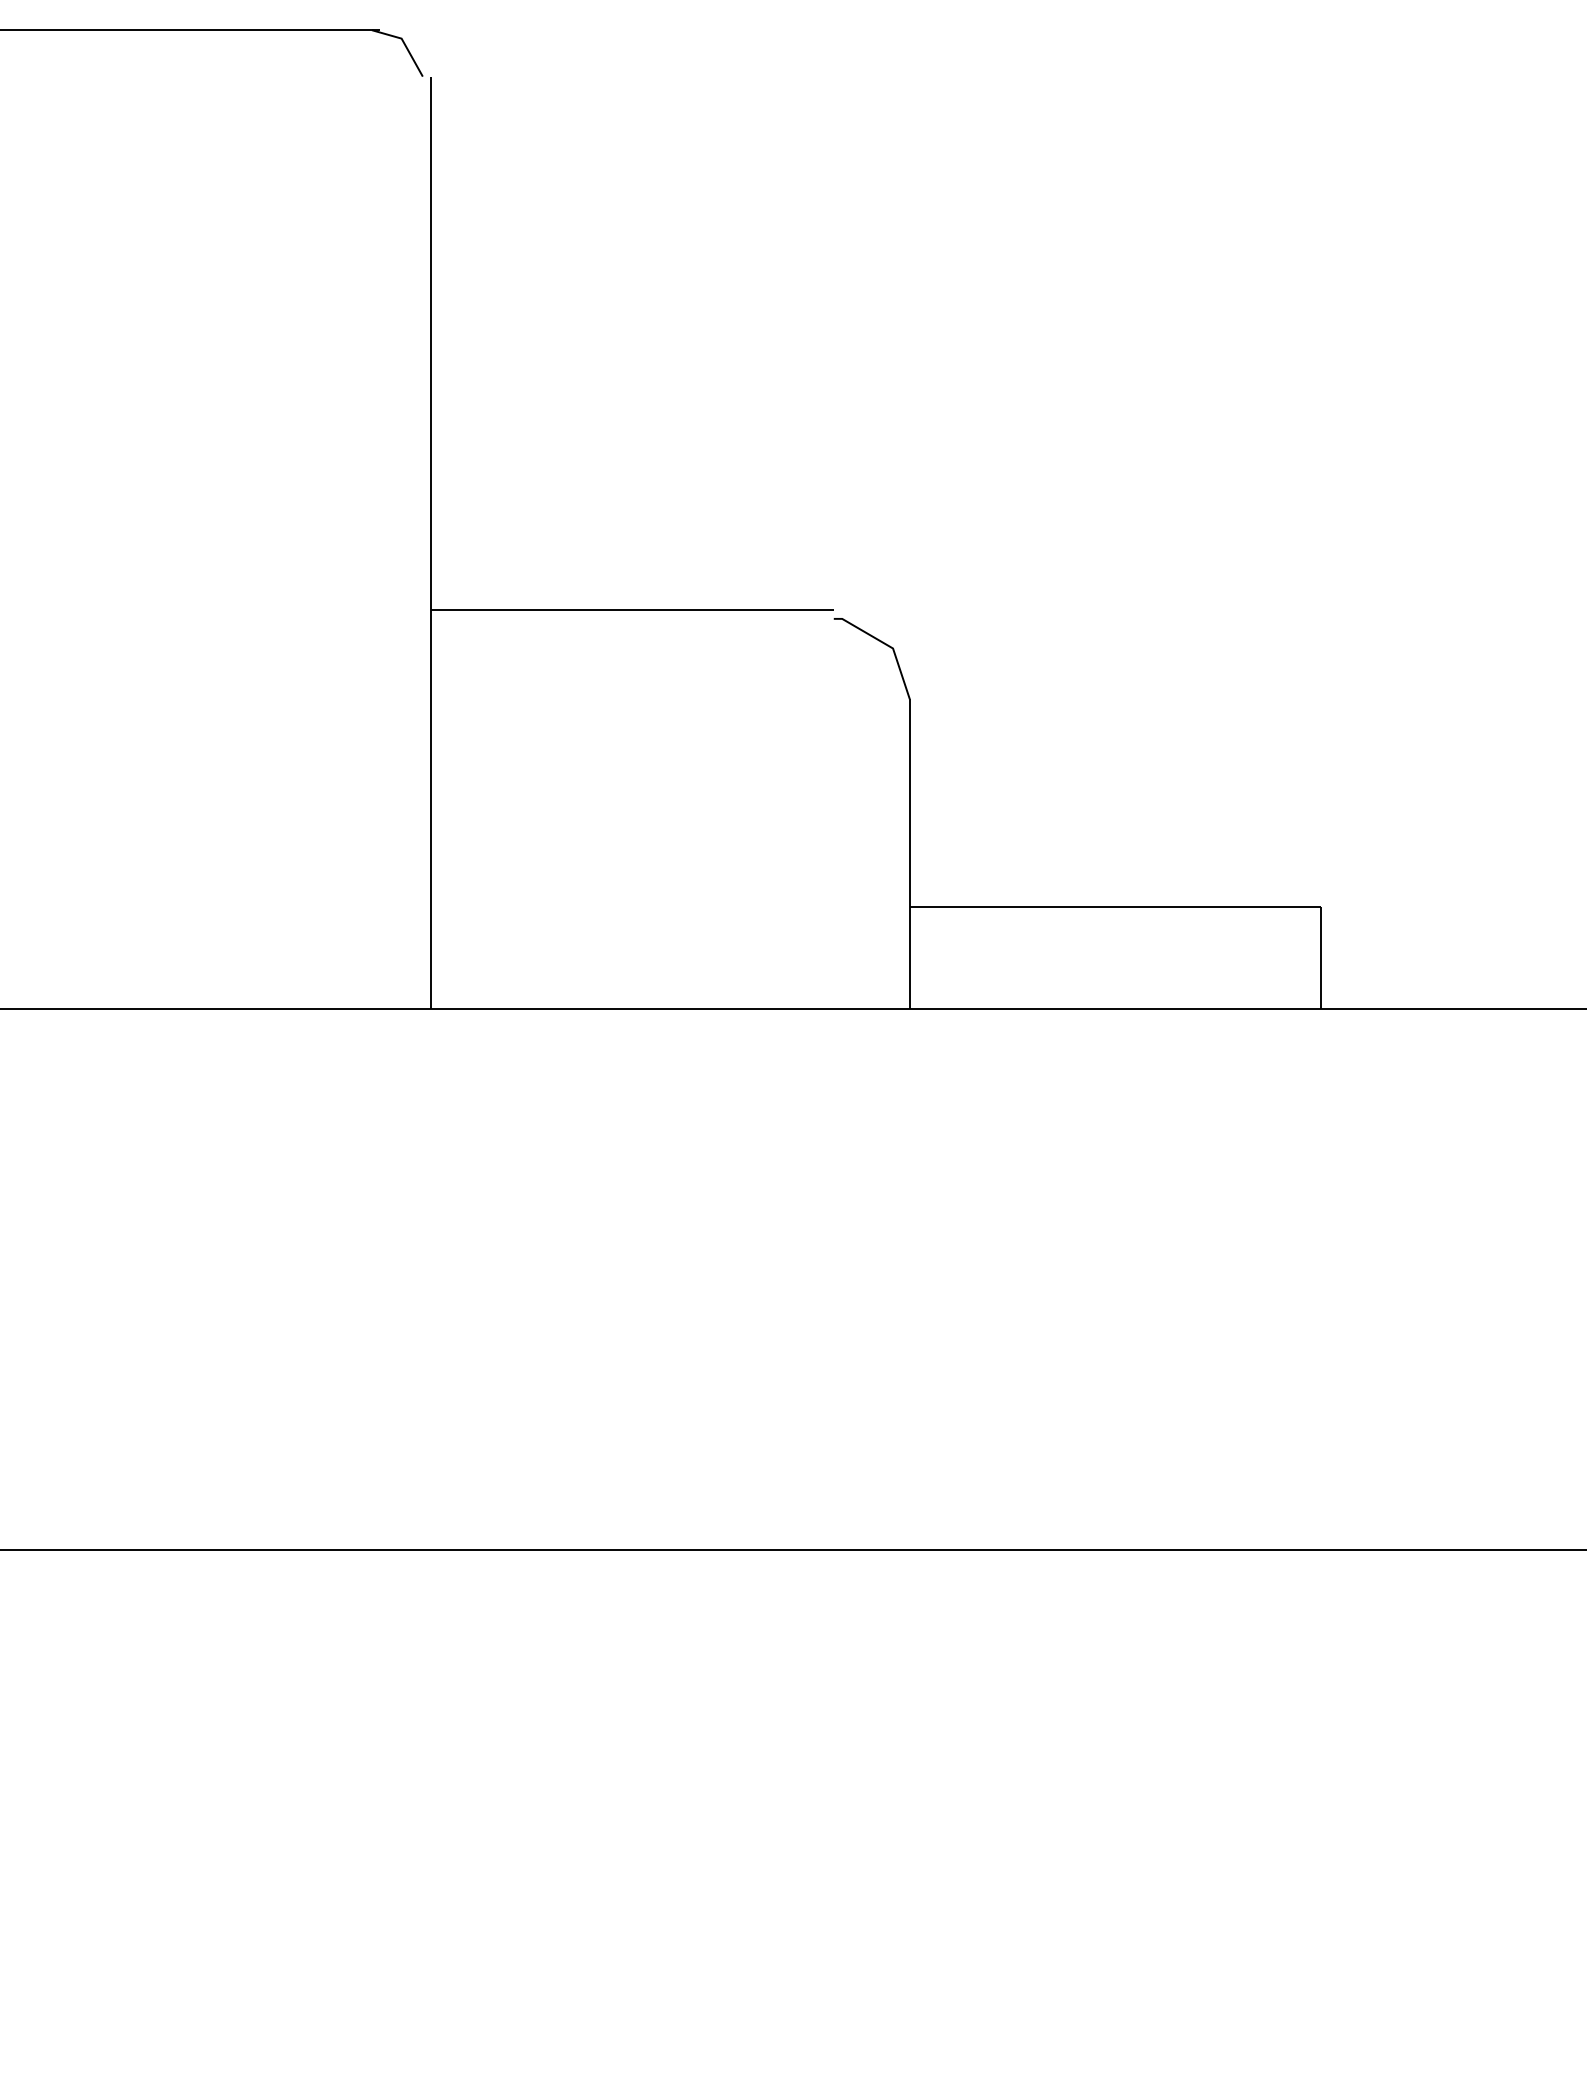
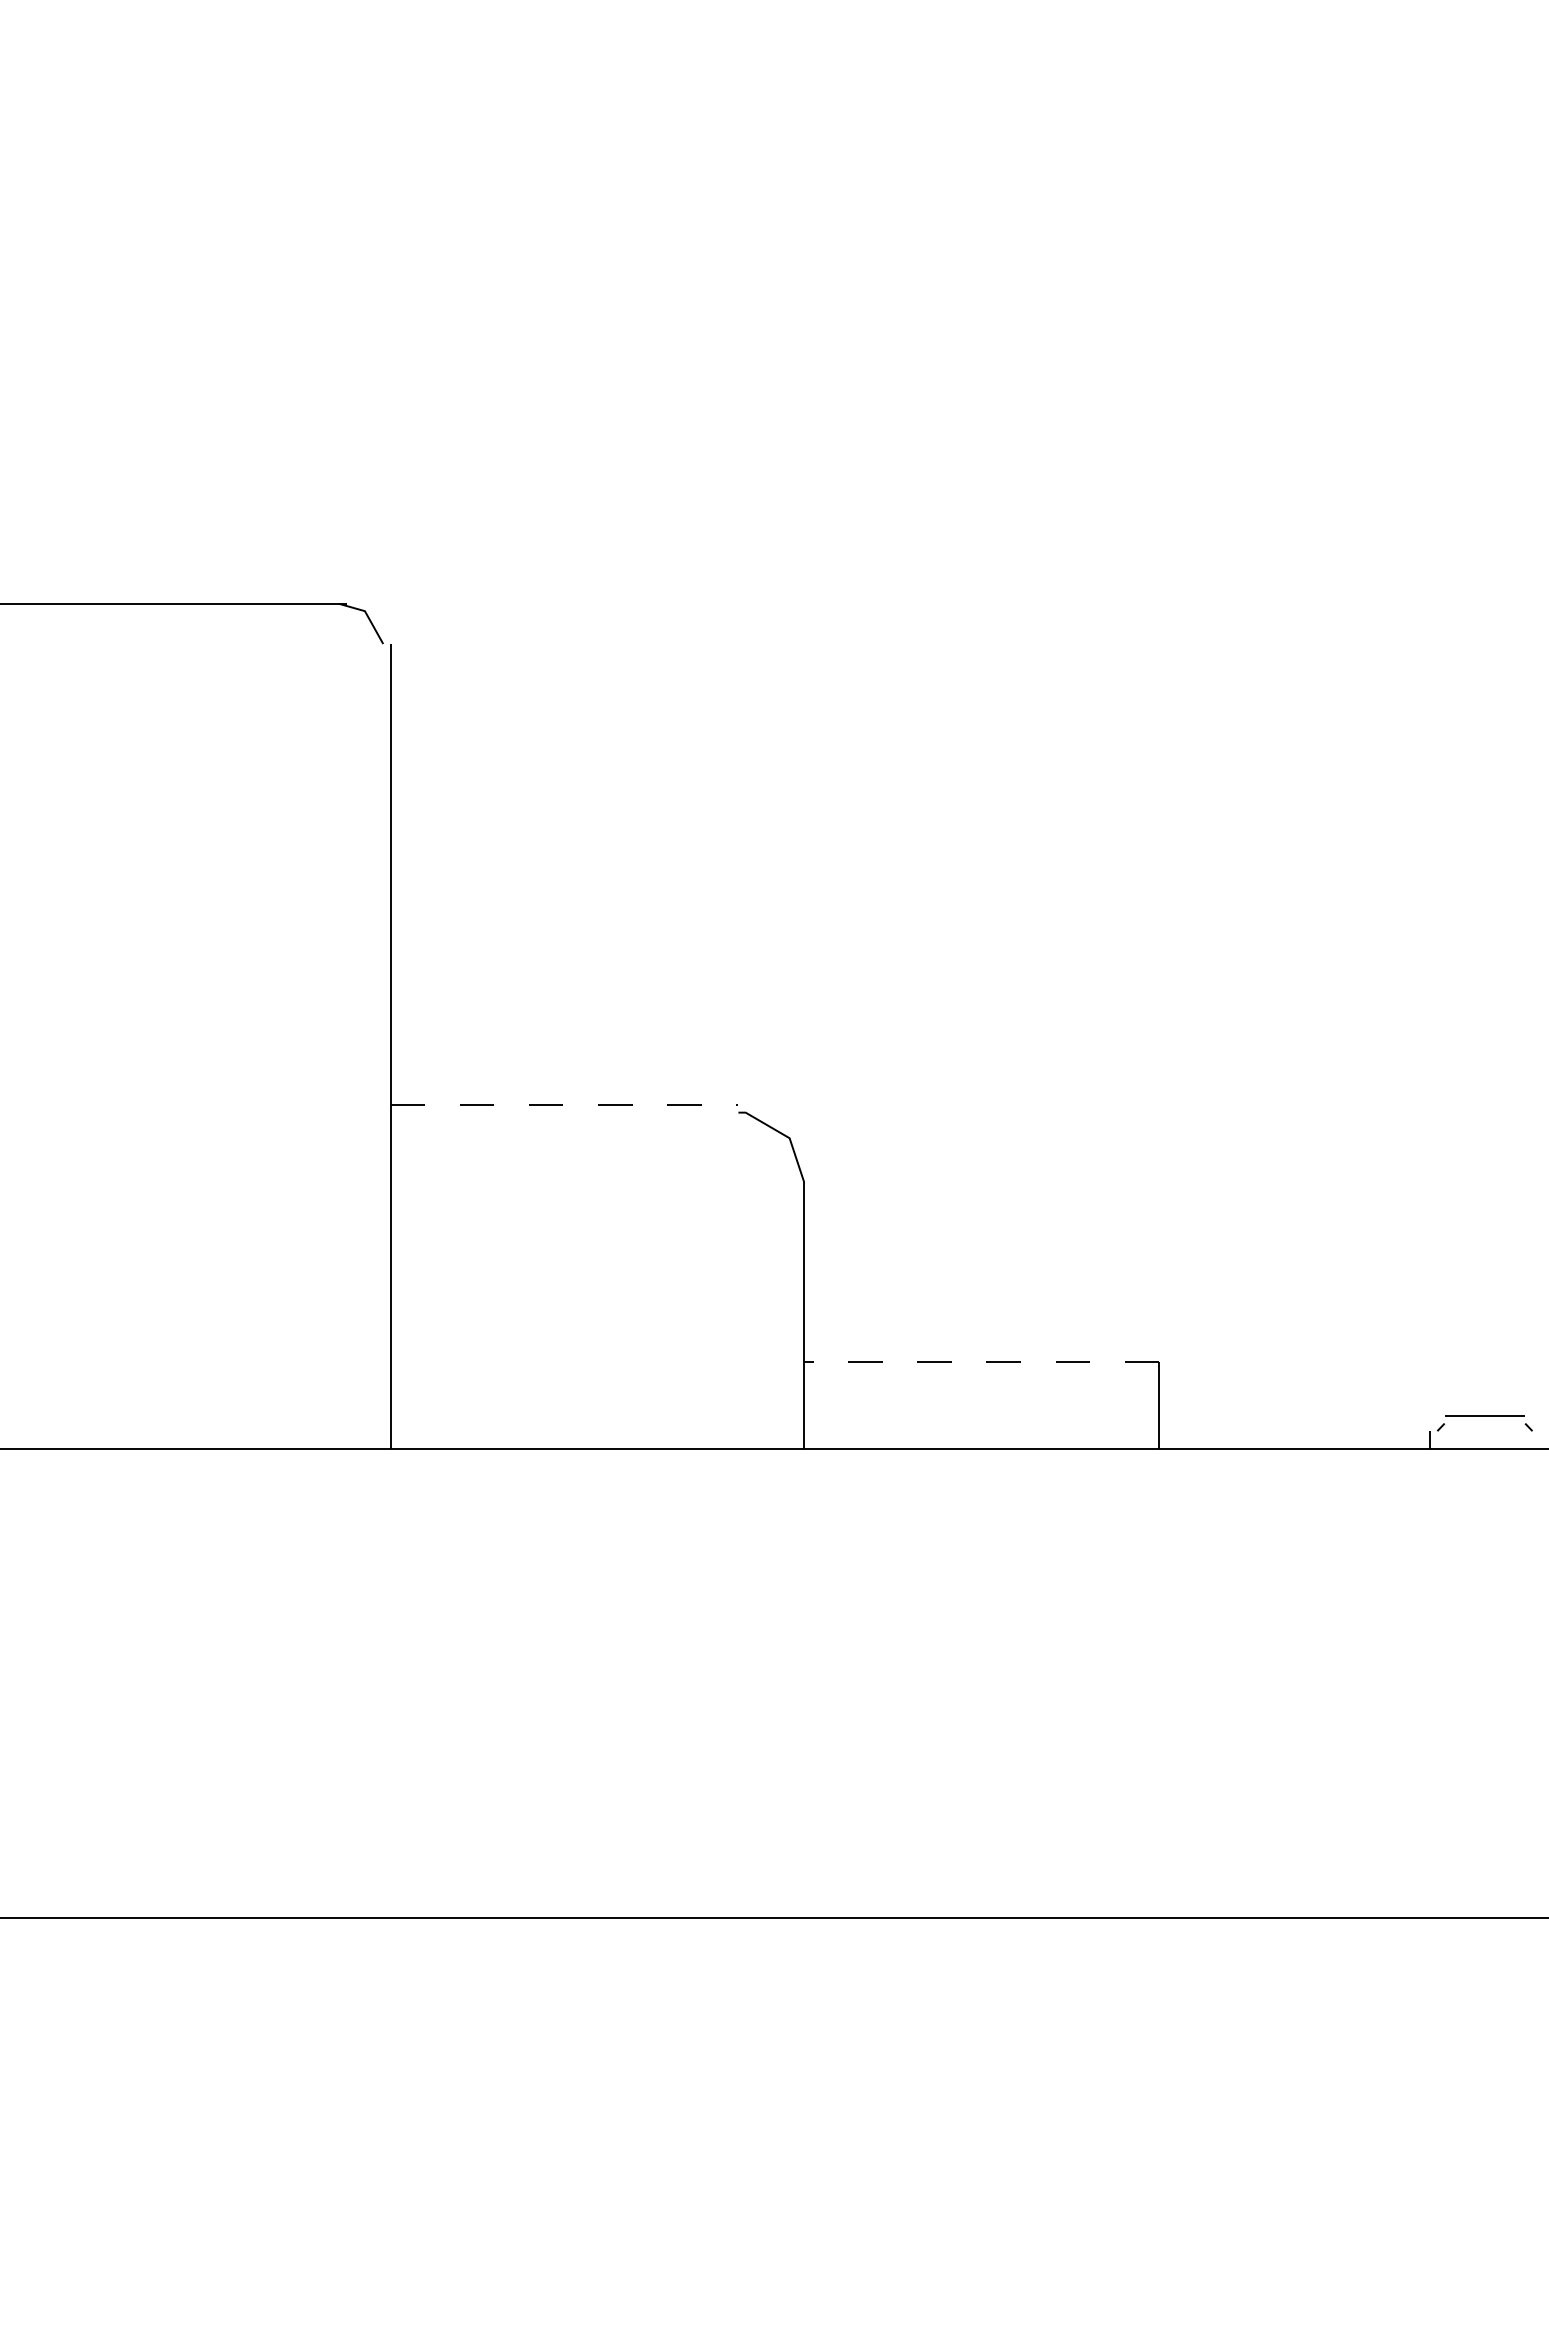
line: (632, 610) -> (564, 1105), solid -> dashed
line: (1115, 906) -> (981, 1361), solid -> dashed

